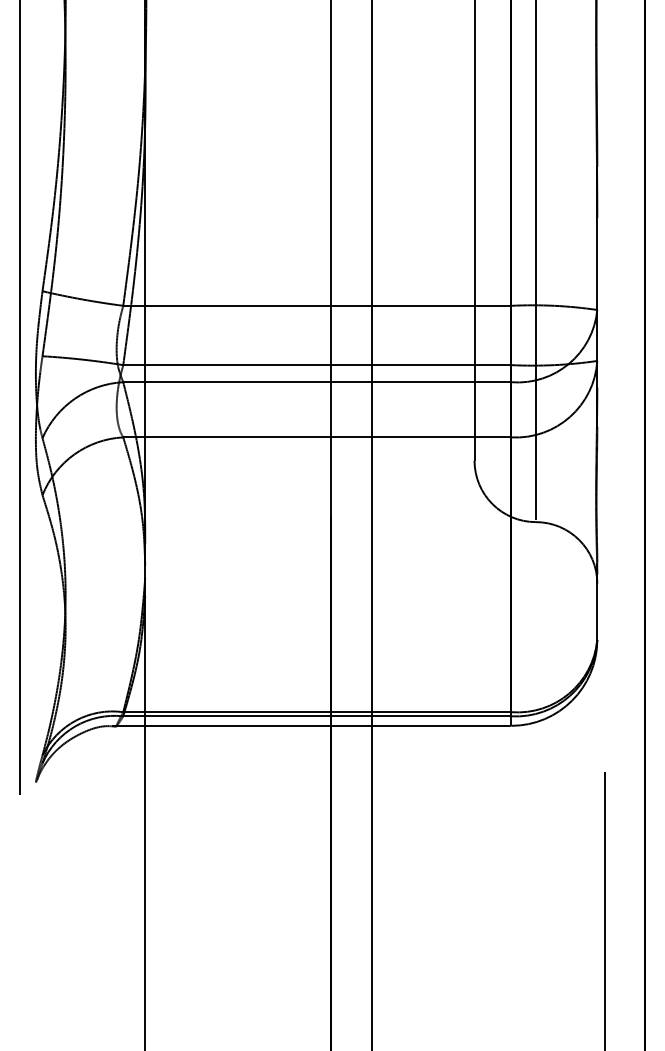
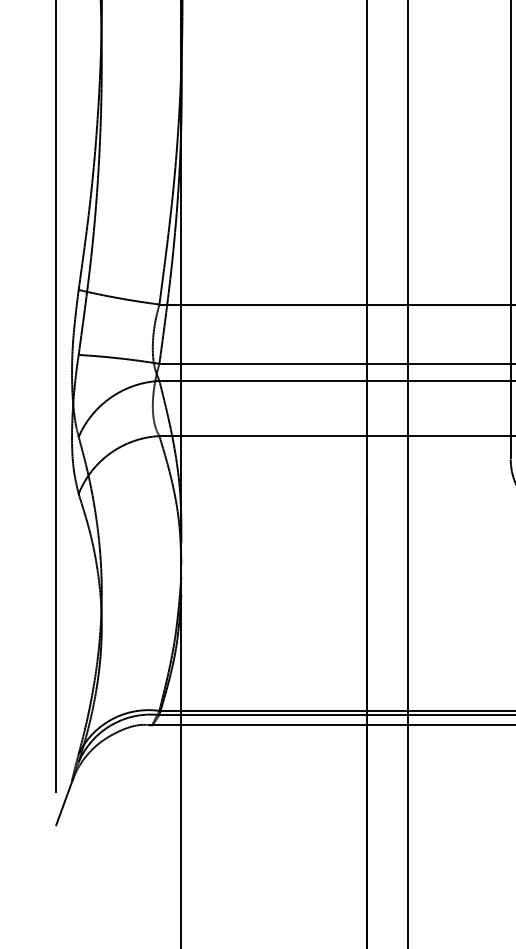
line: (28, 803) -> (64, 802), added

